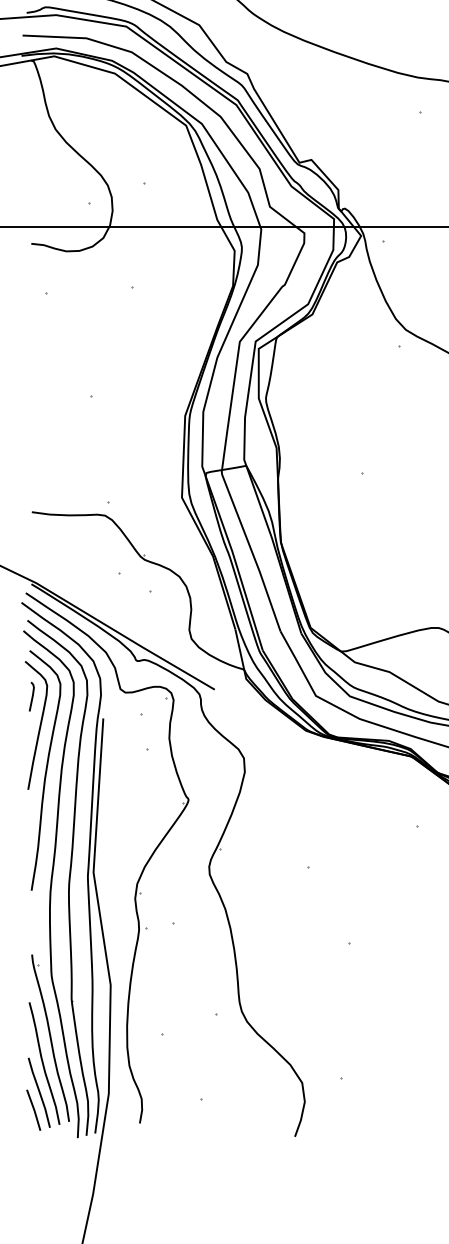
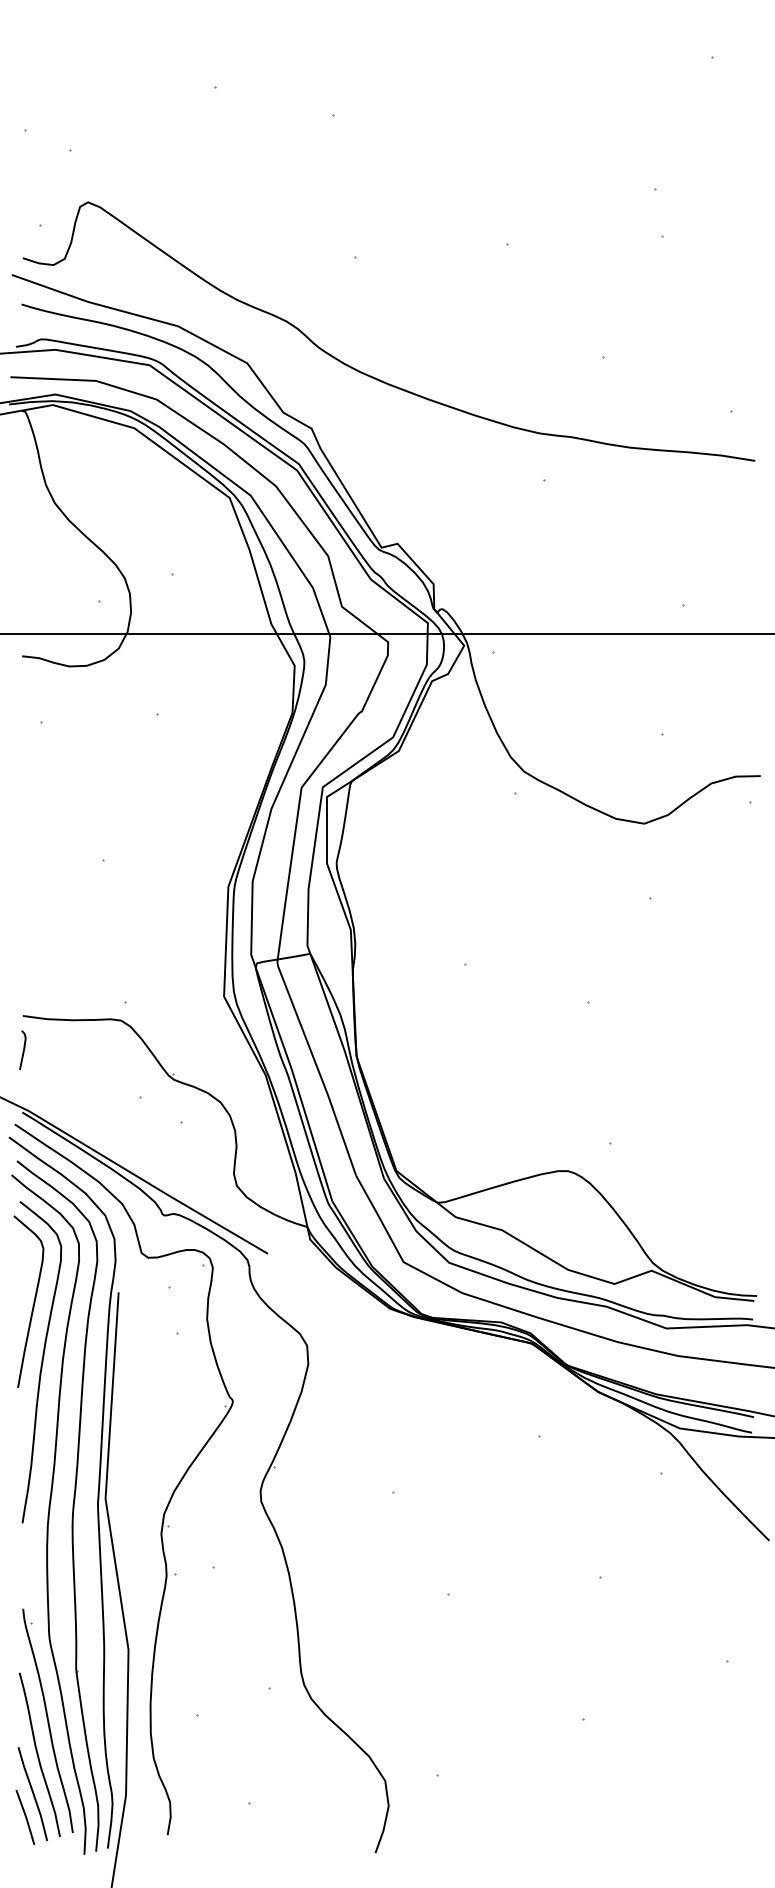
line: (32, 696) -> (23, 1050), moved

